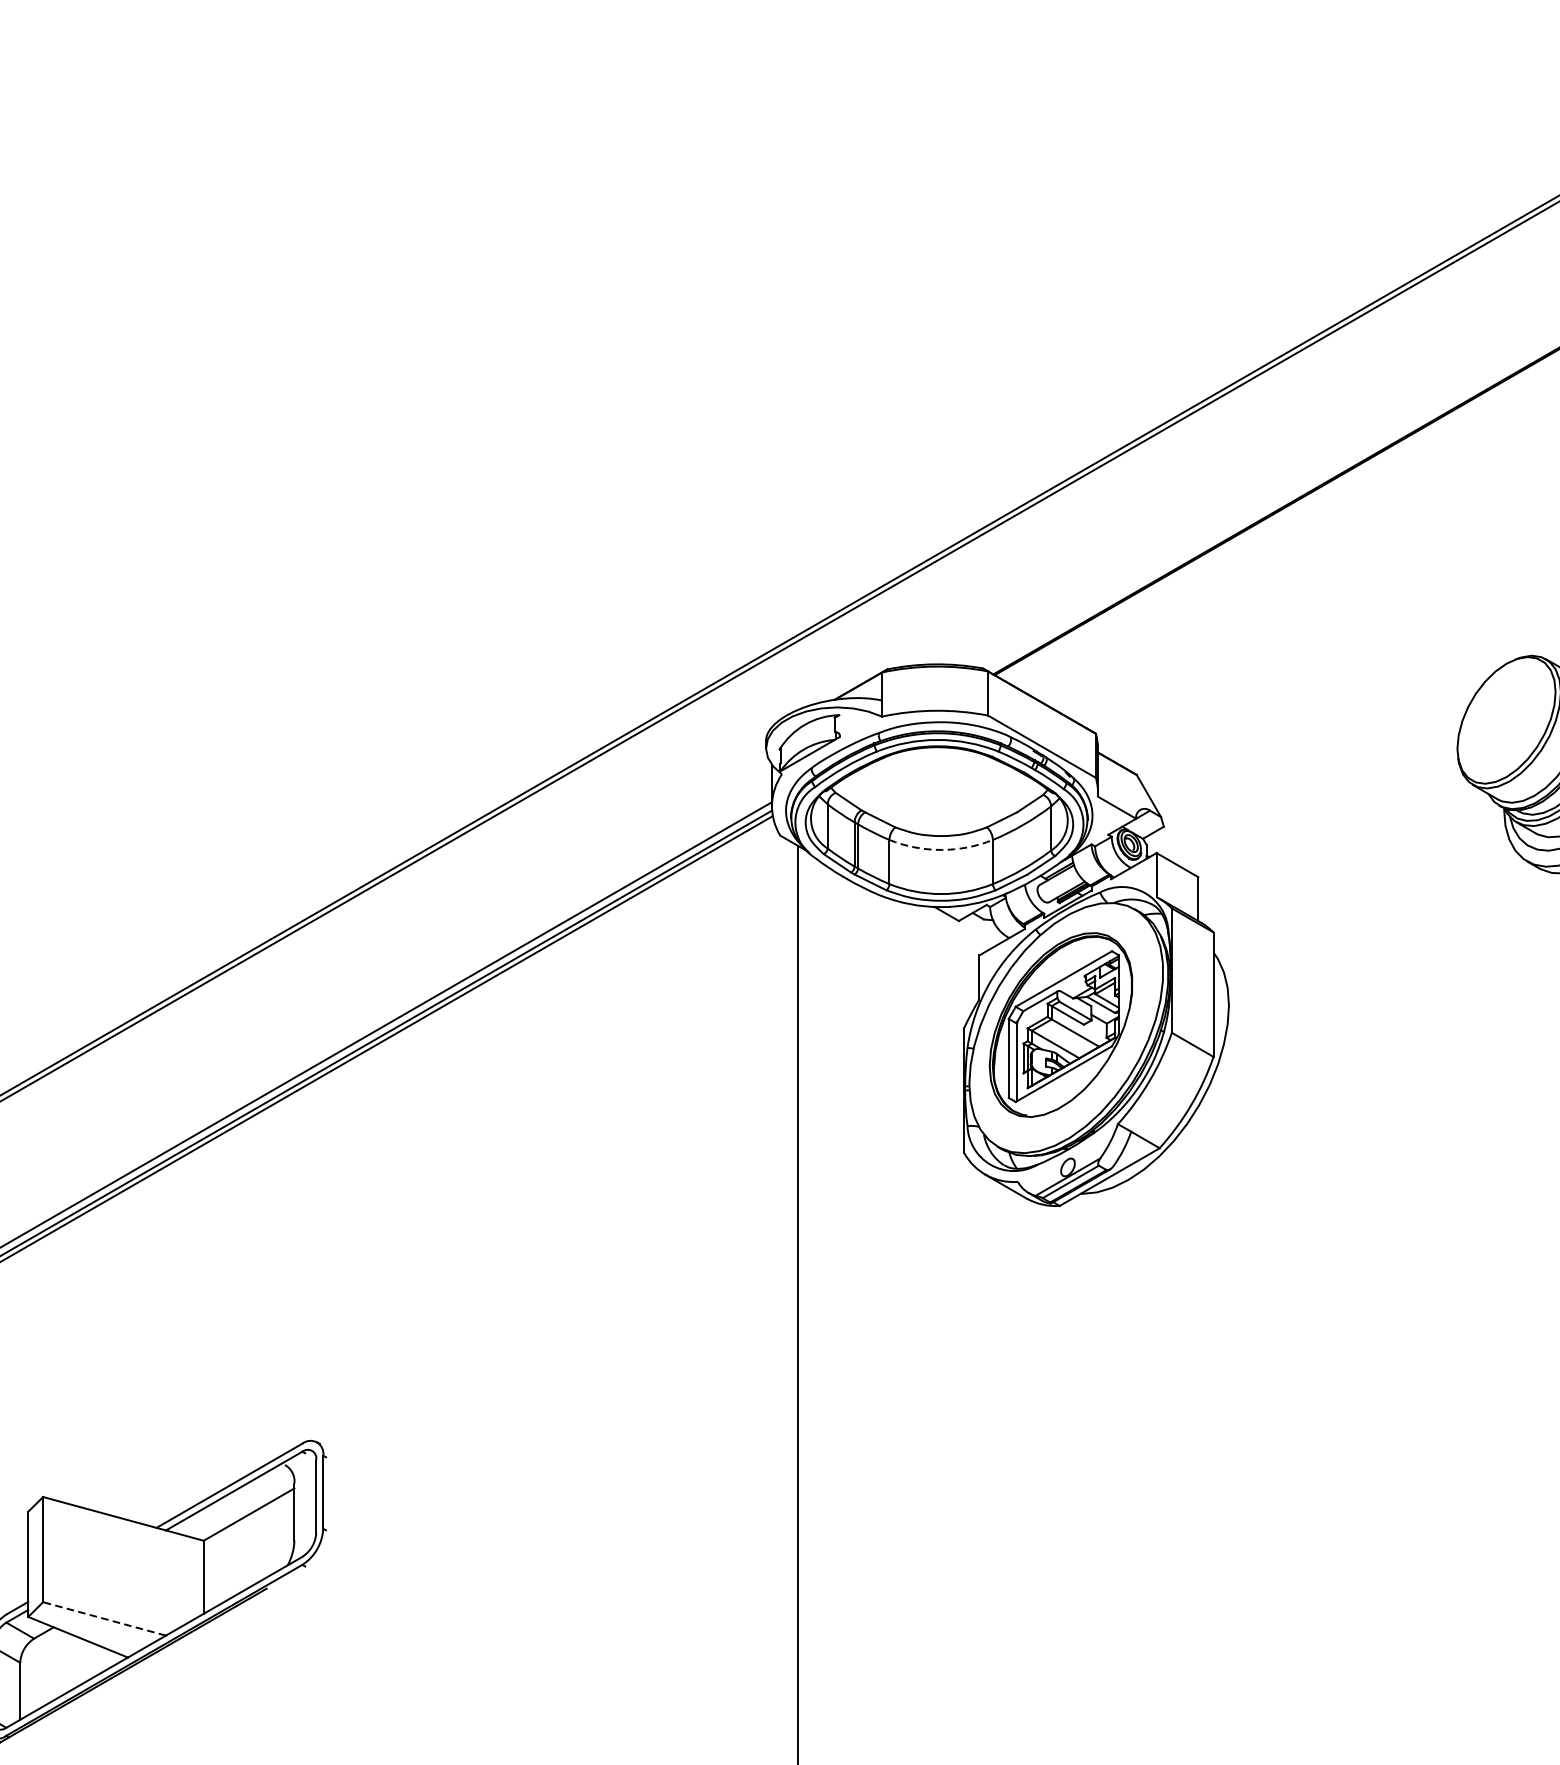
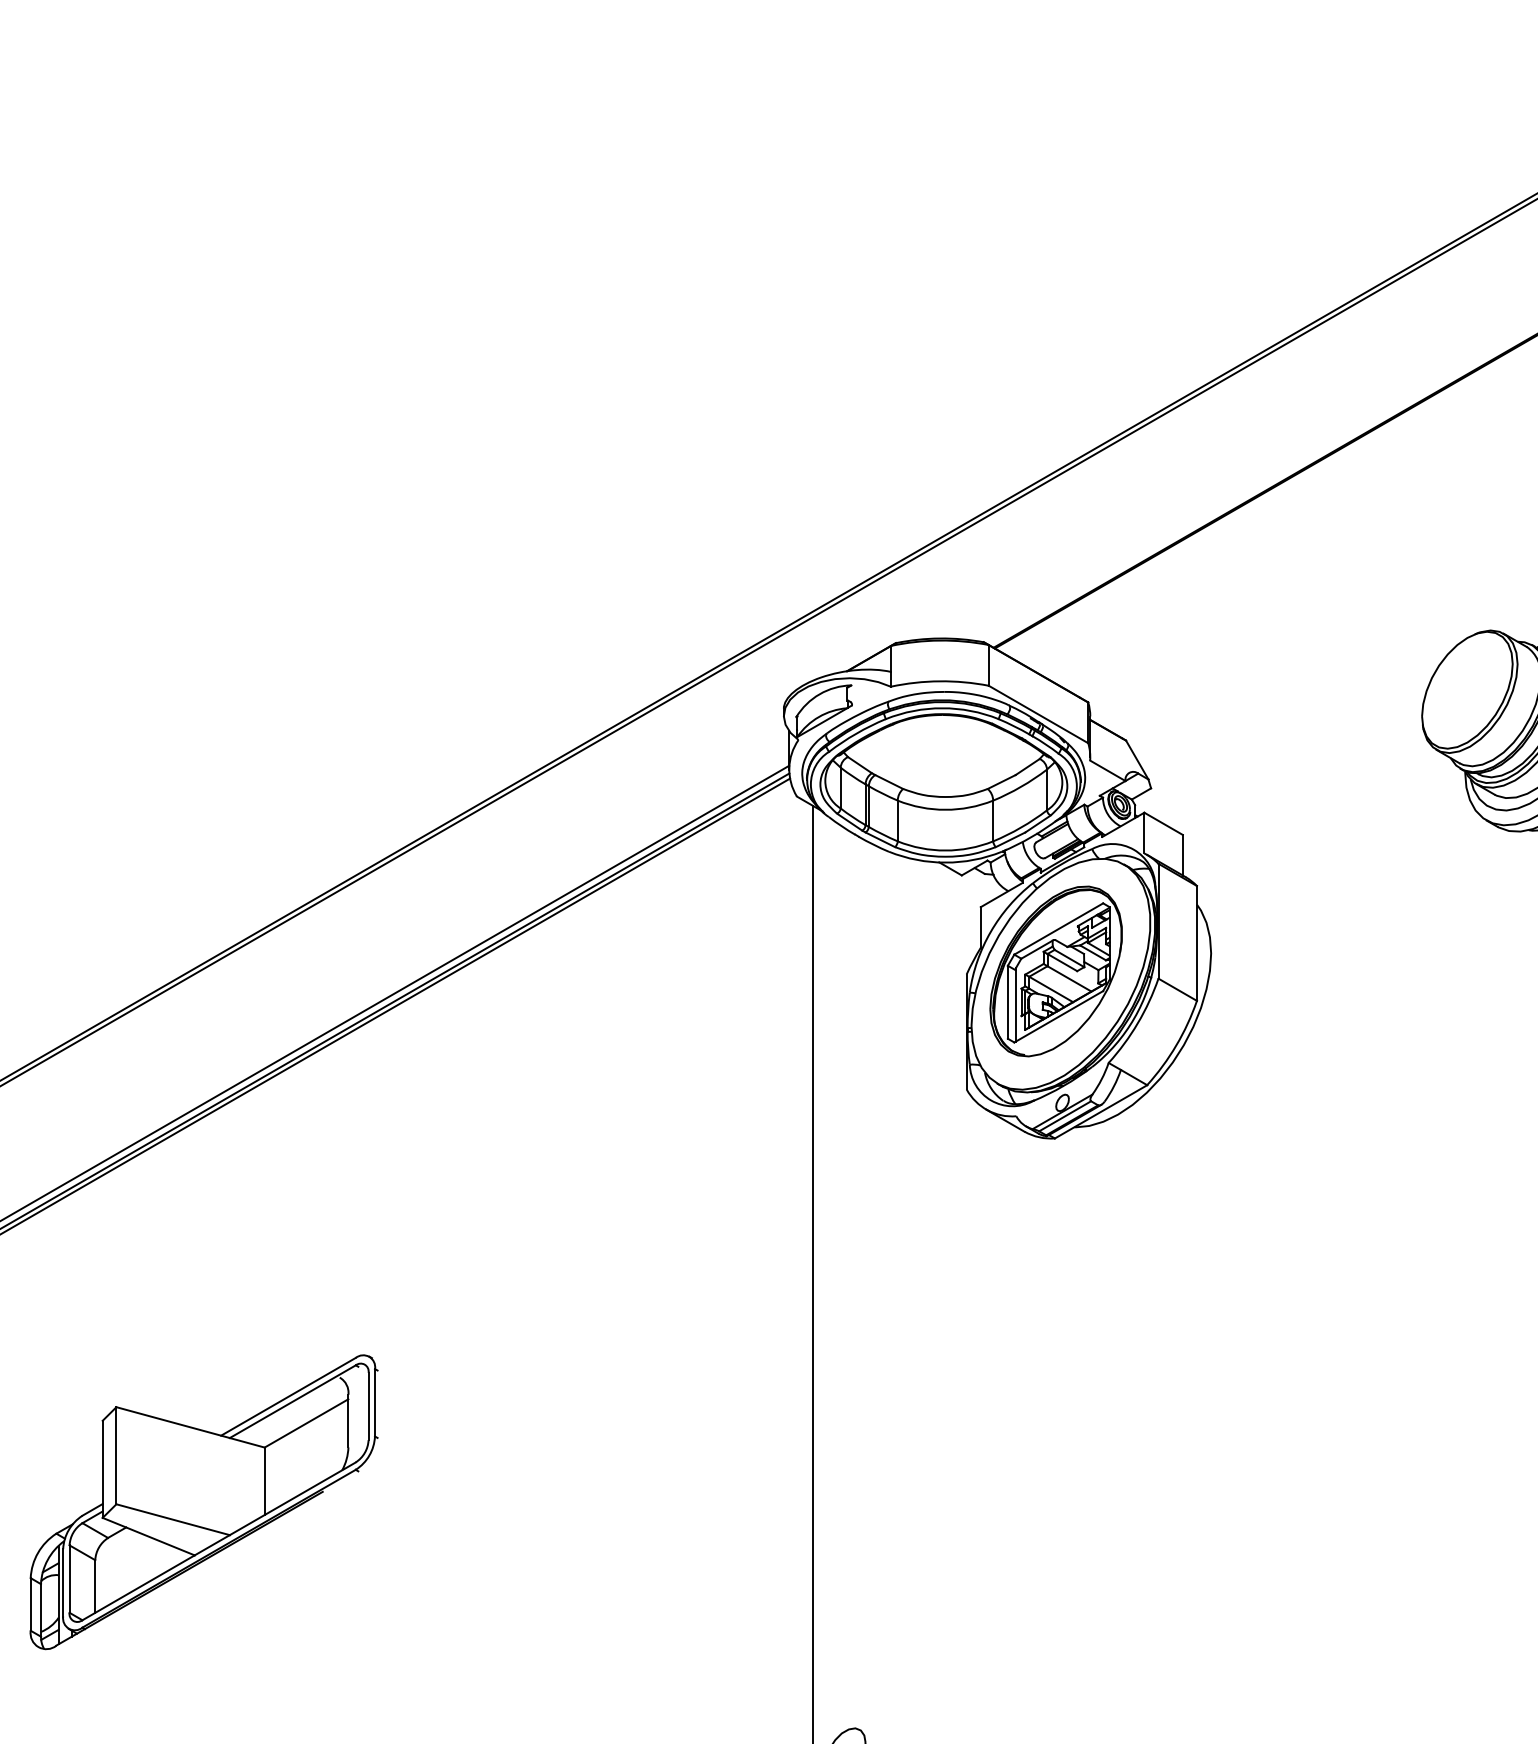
arc: (941, 849) -> (945, 809), dashed -> solid
line: (104, 1618) -> (173, 1519), dashed -> solid

